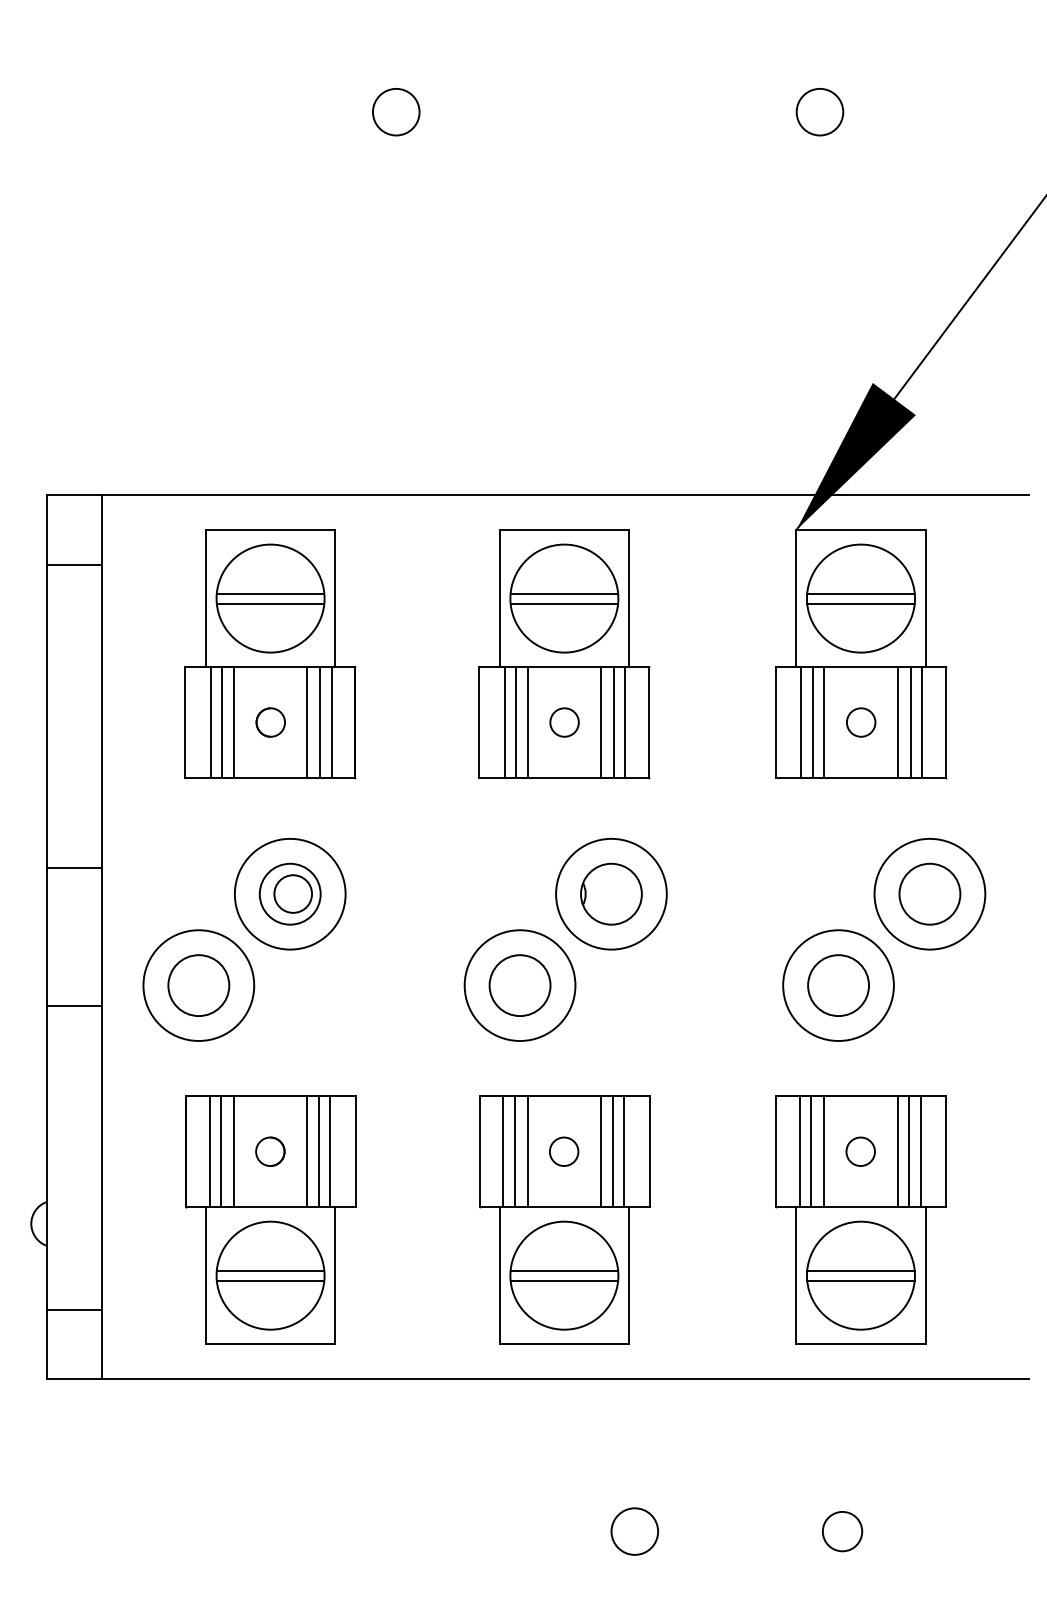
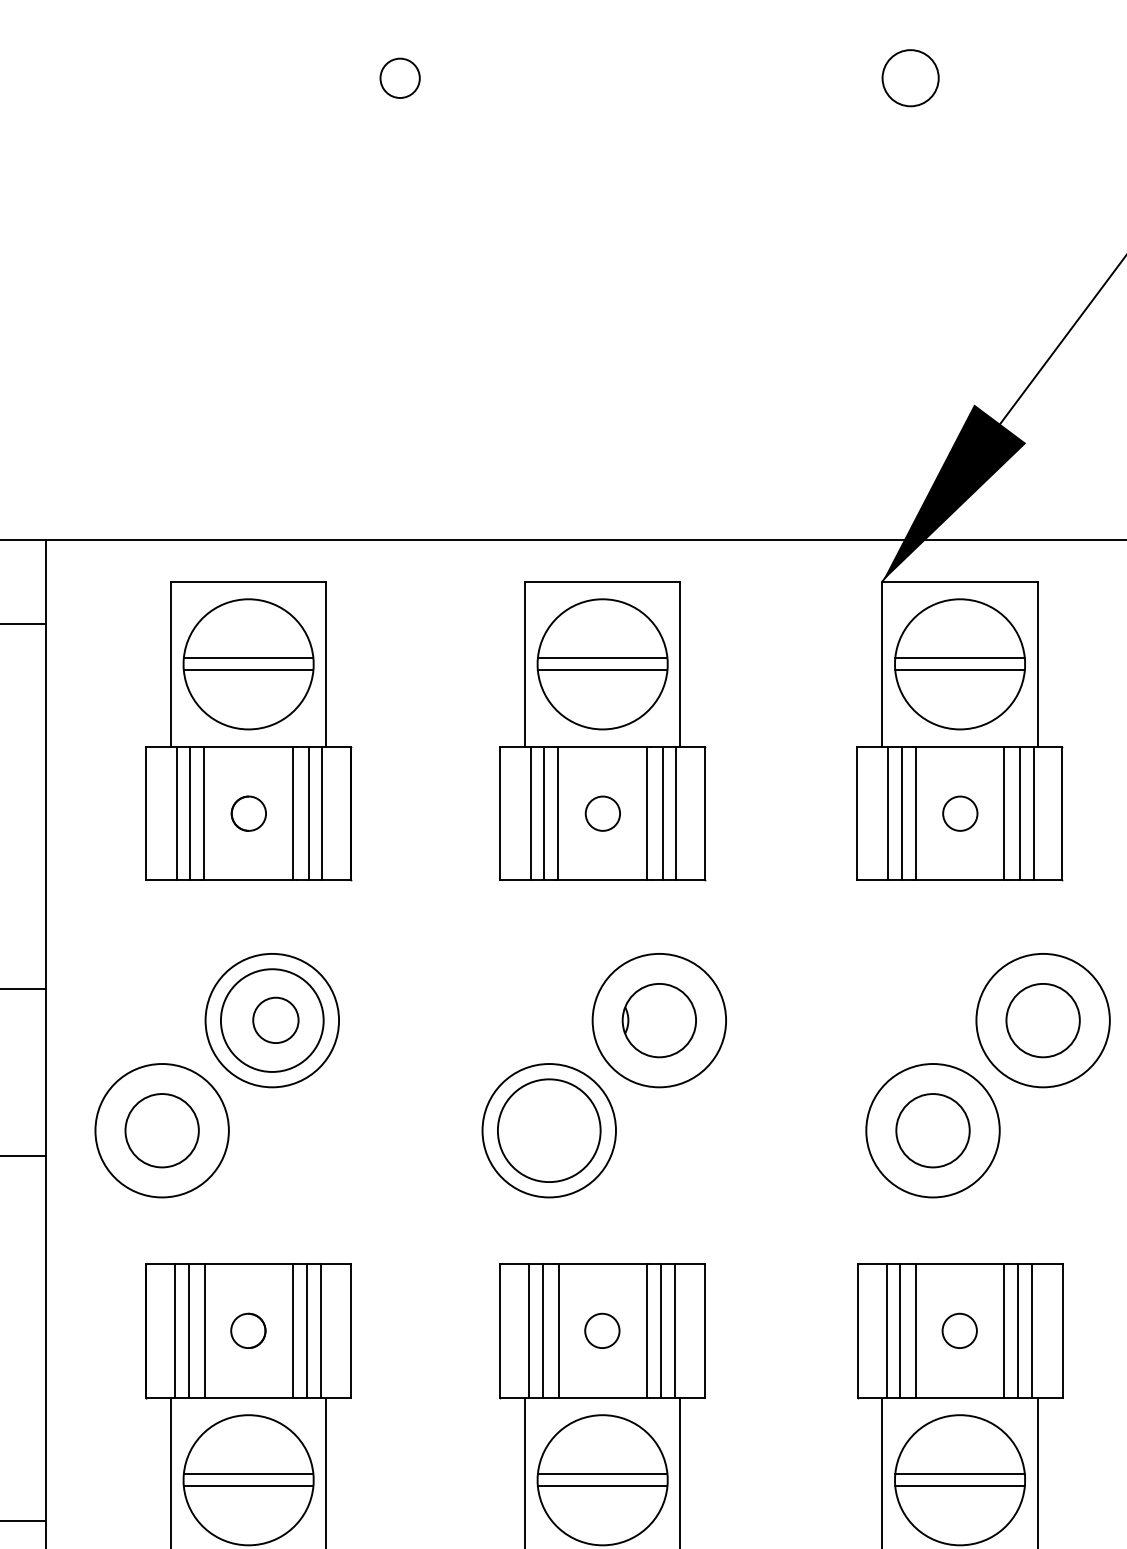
circle: (396, 112) -> (400, 78), size x0.7
circle: (289, 893) -> (271, 1019), size x1.4
circle: (519, 985) -> (548, 1130), size x1.4

